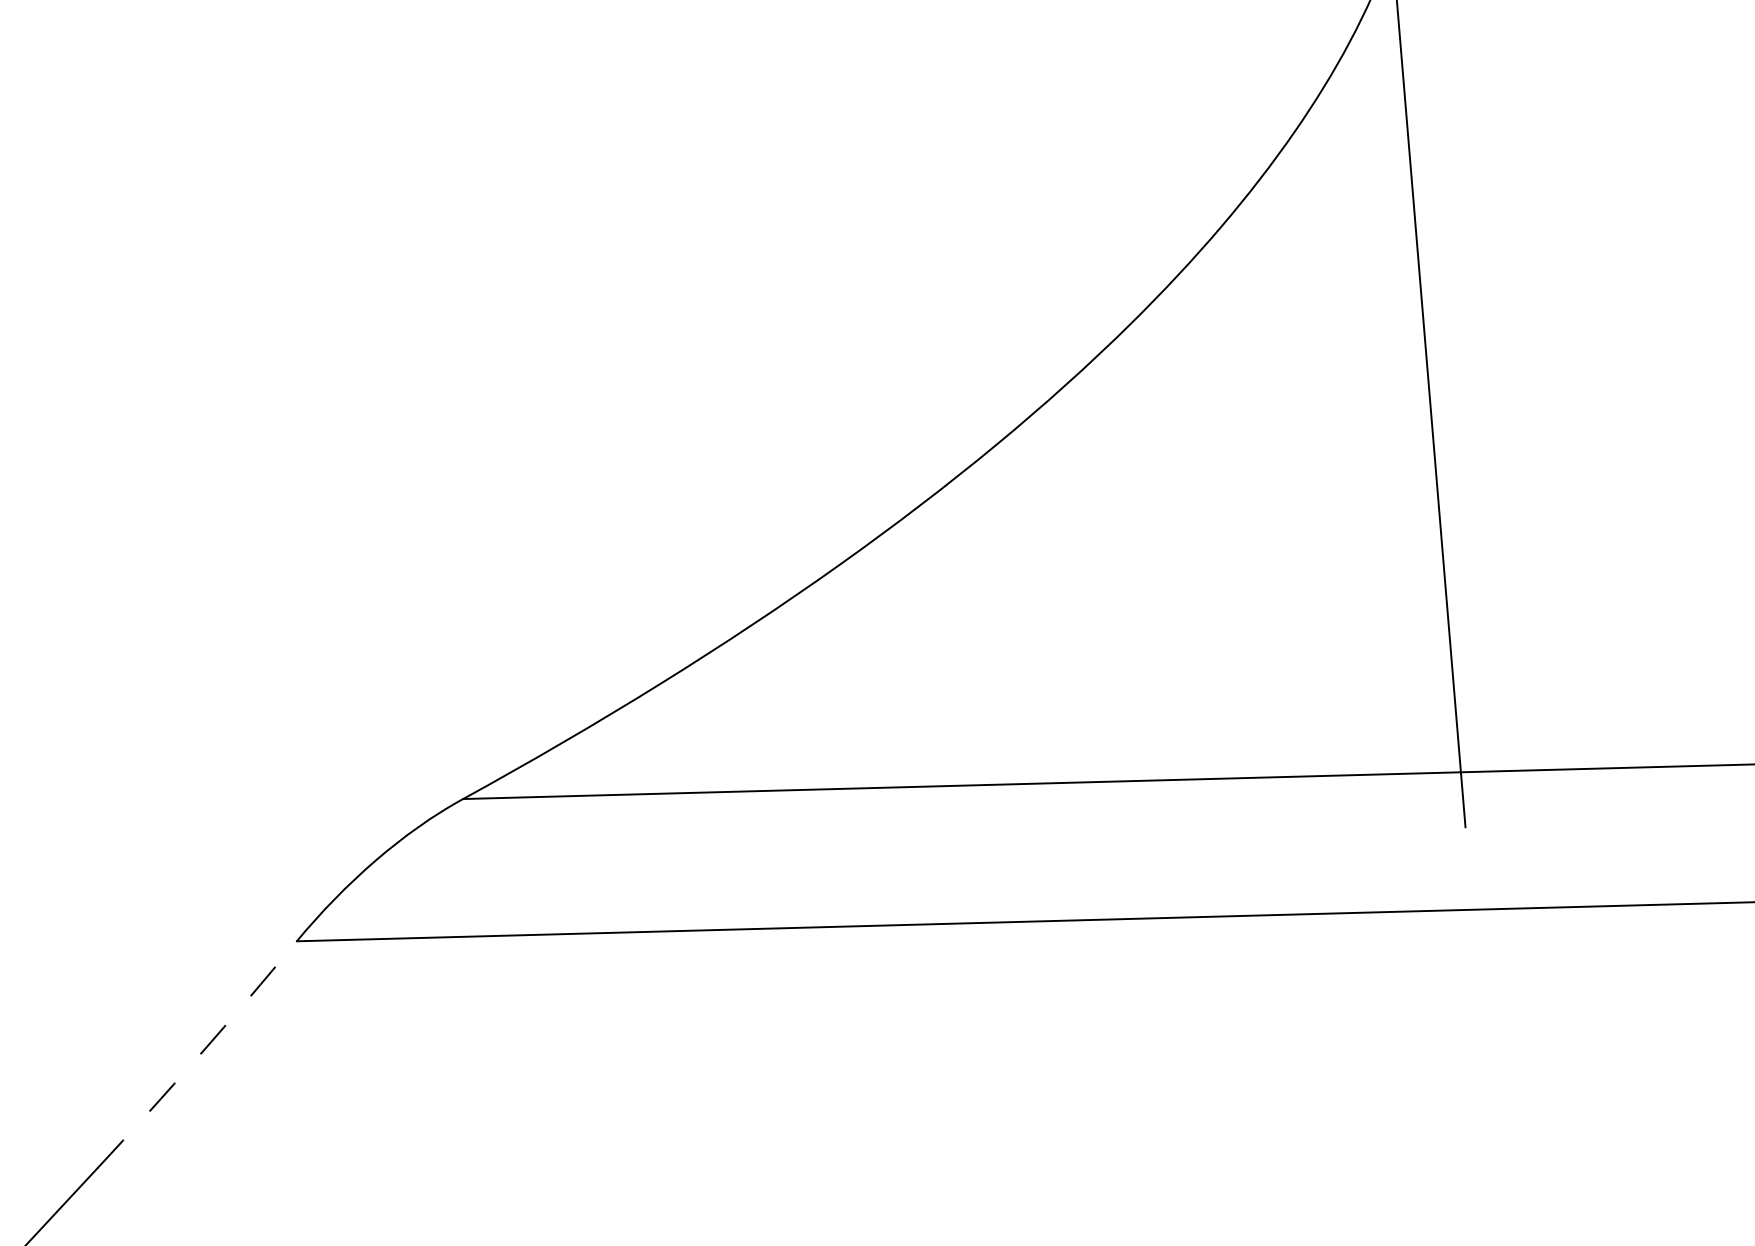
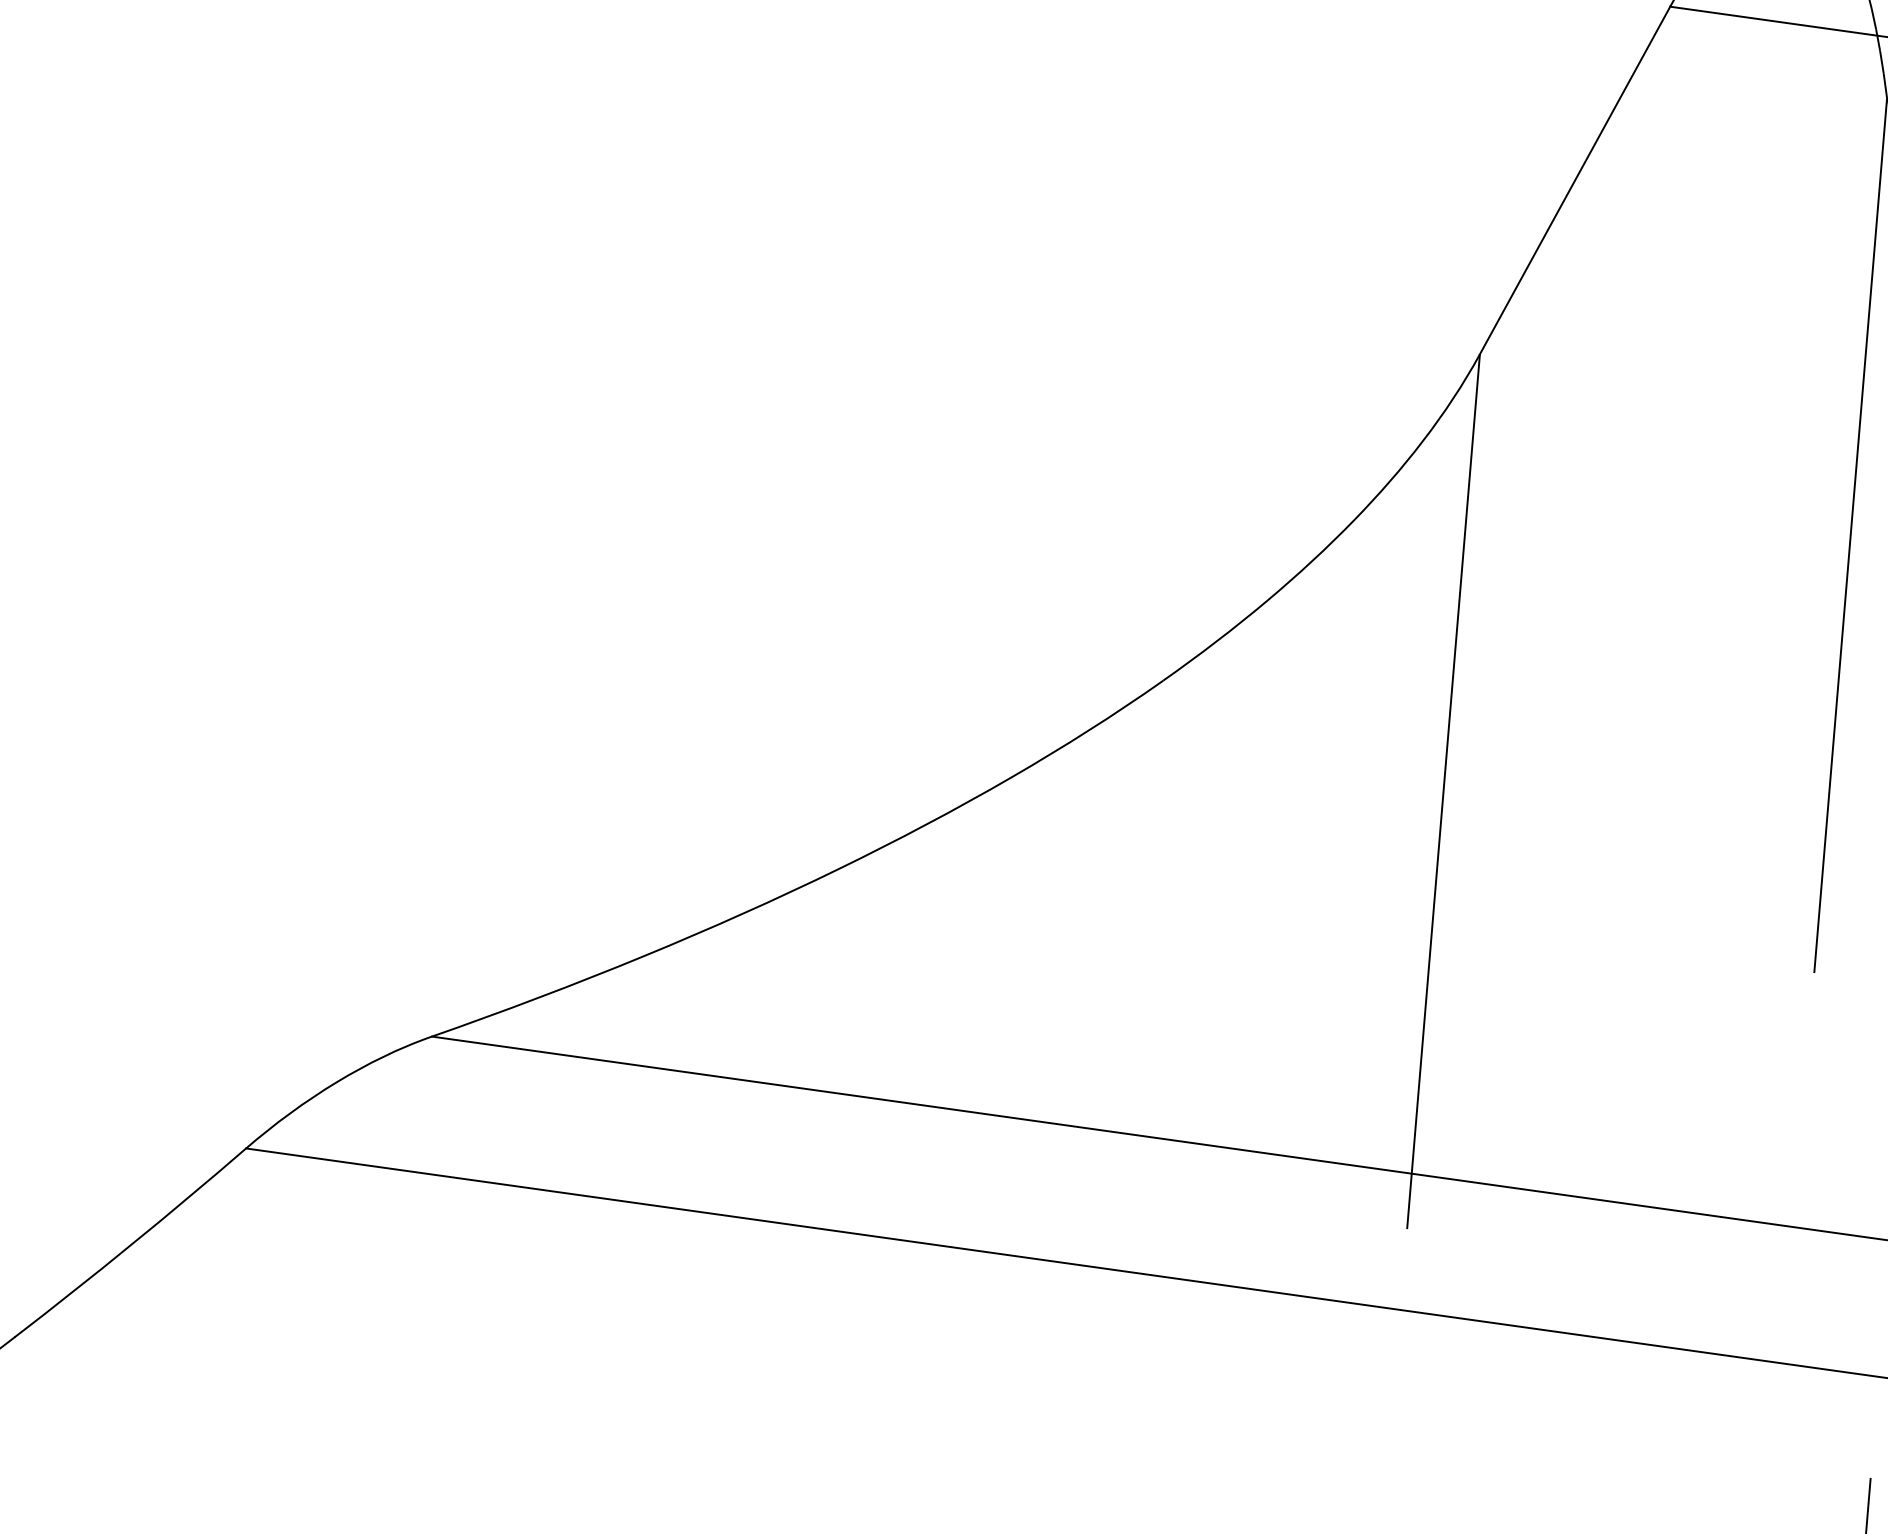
arc: (198, 1055) -> (131, 1244), dashed -> solid

